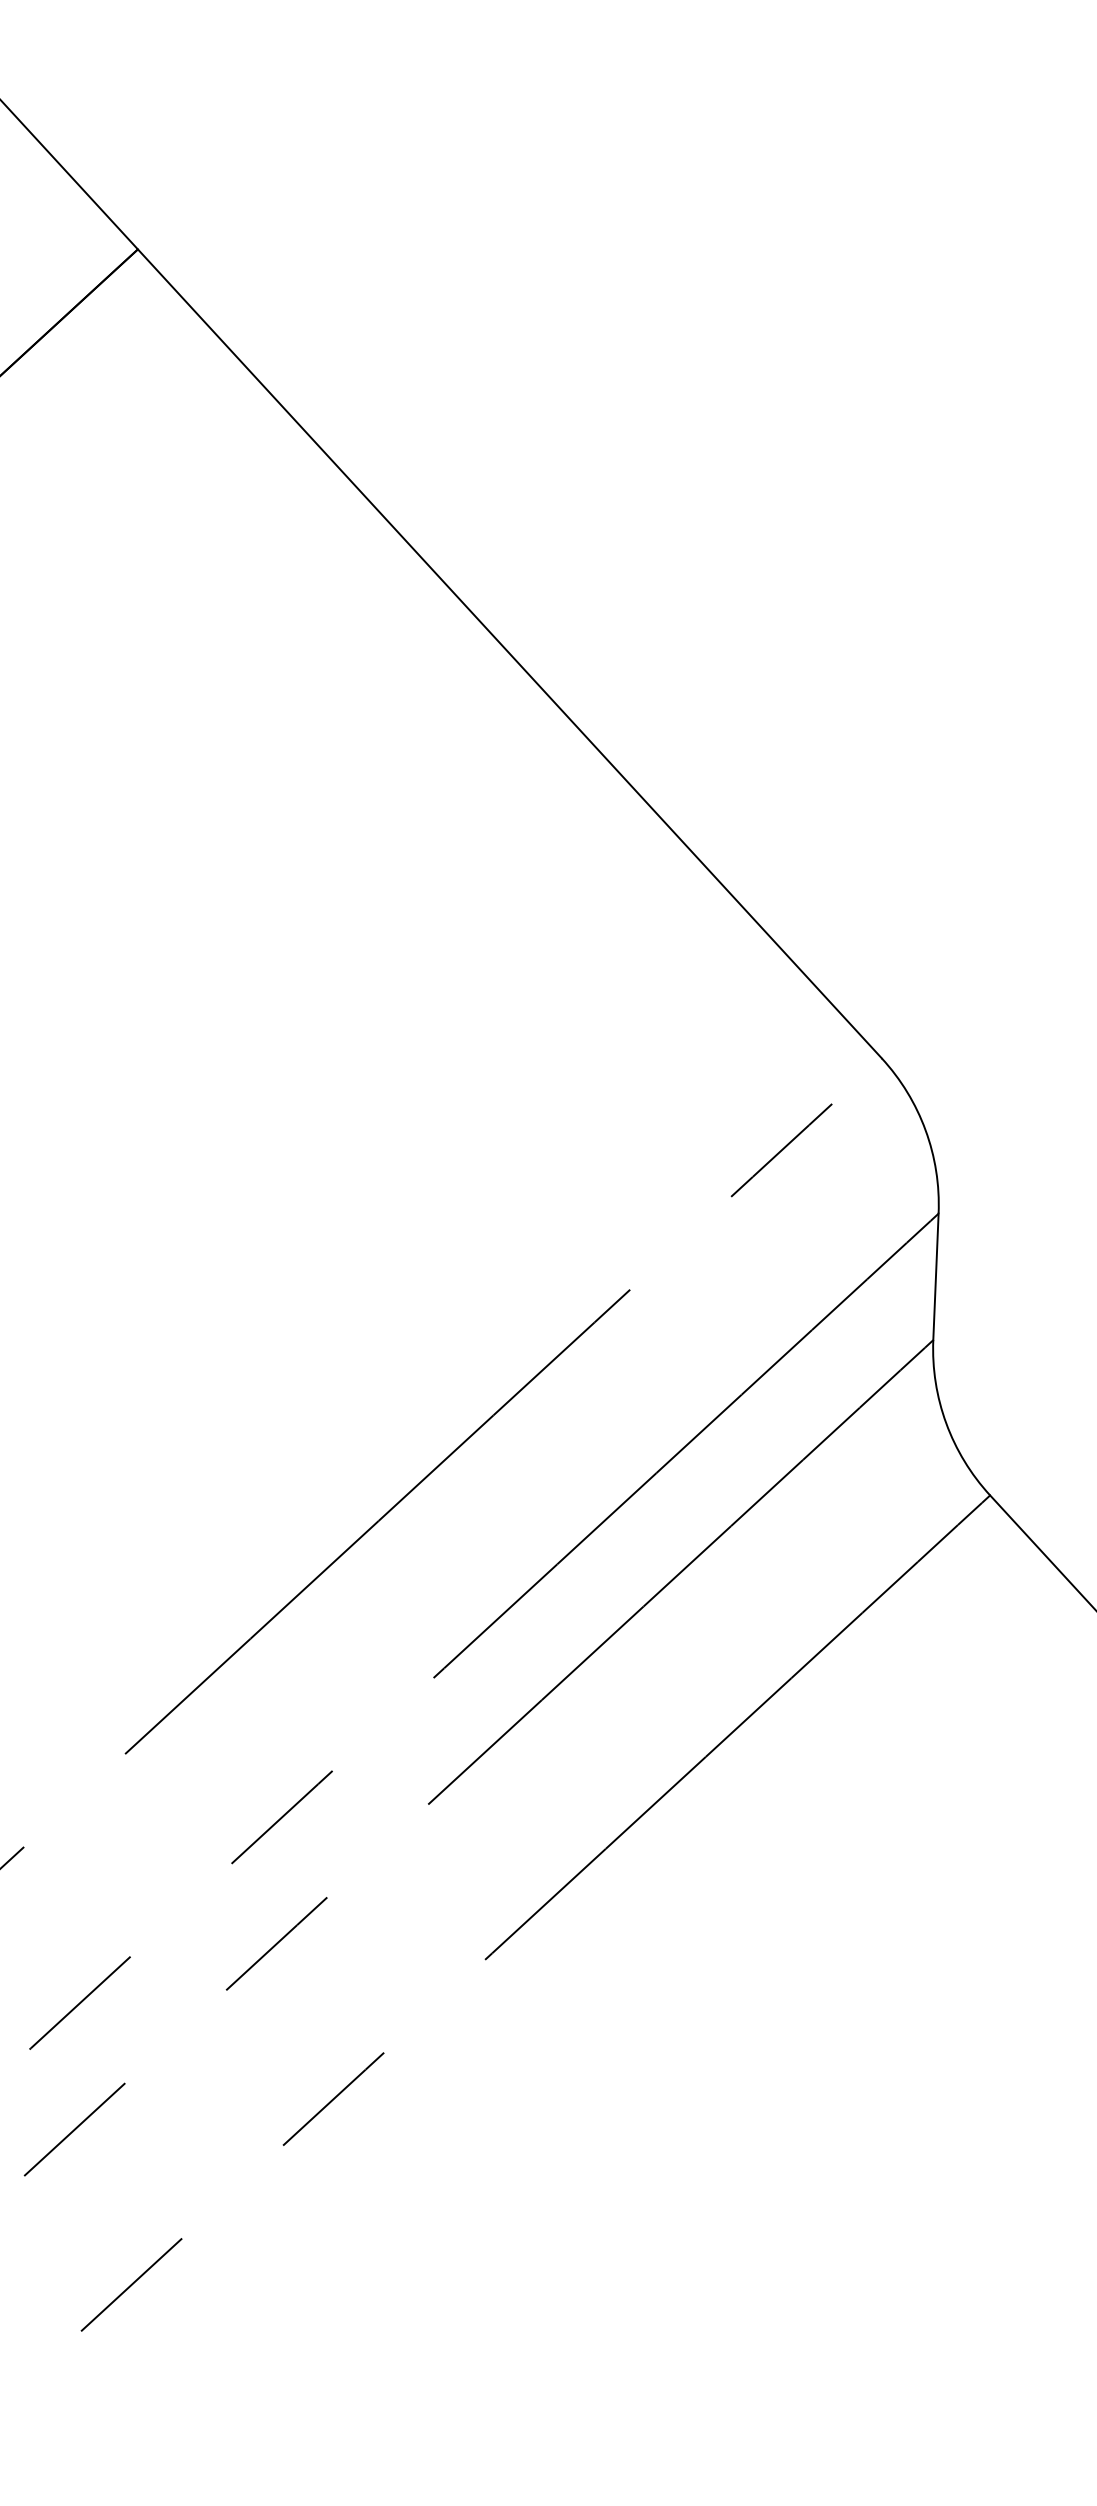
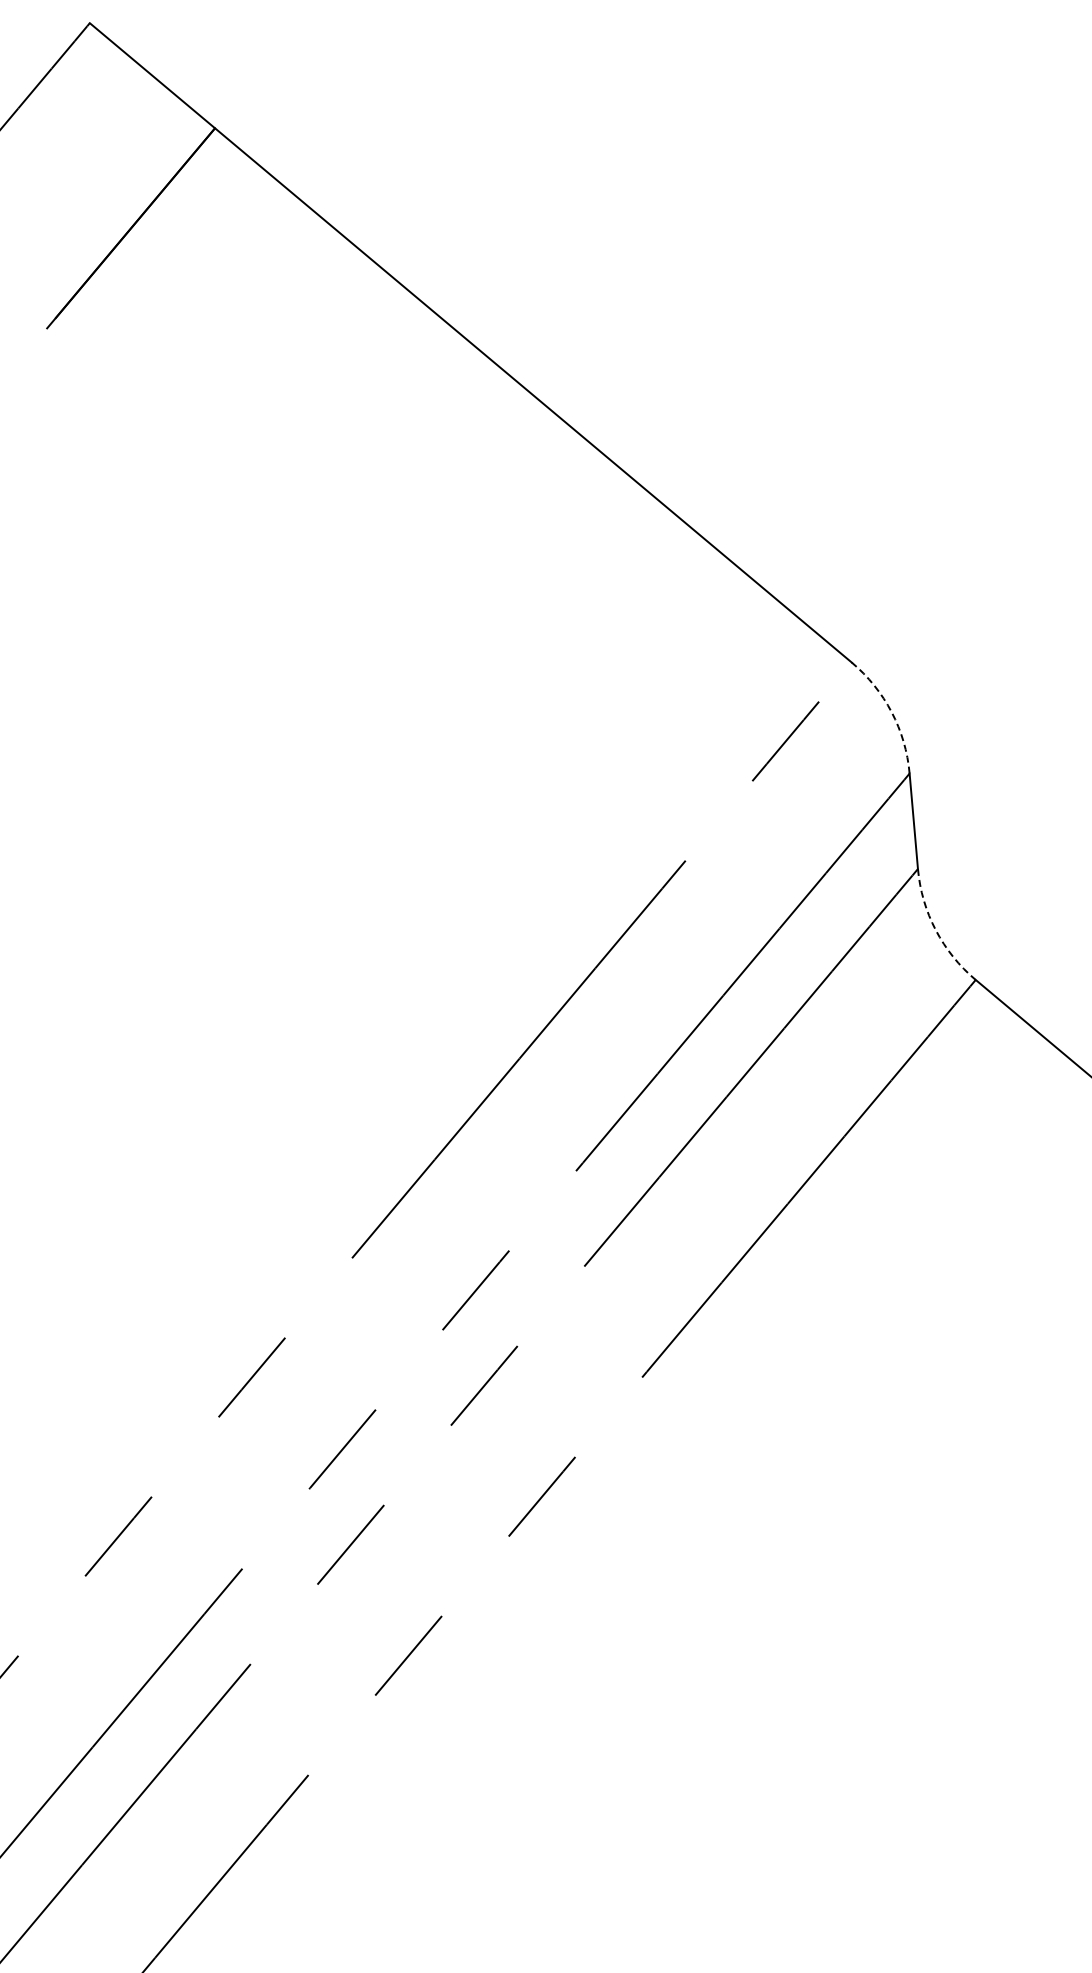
arc: (925, 1130) -> (891, 712), solid -> dashed
arc: (945, 1423) -> (935, 930), solid -> dashed

